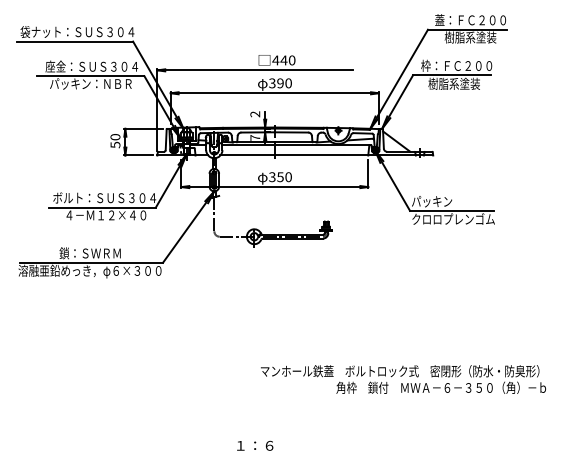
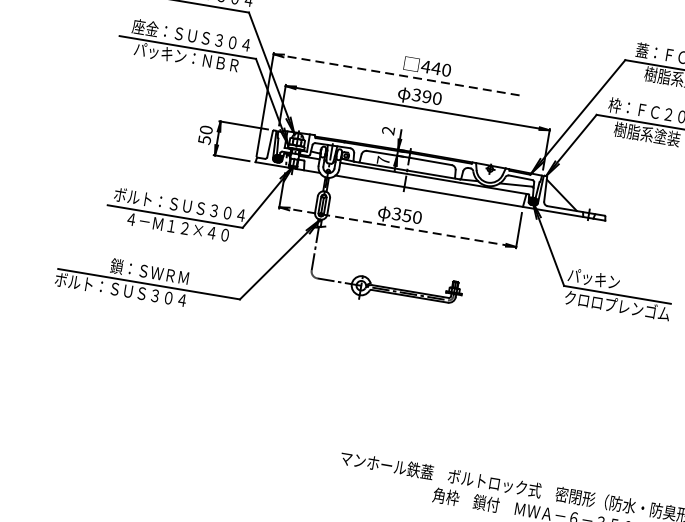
line: (255, 70) -> (398, 75), solid -> dashed
line: (275, 187) -> (398, 227), solid -> dashed
text: (89, 271) -> (144, 294), 溶融亜鉛めっき，φ６×３００ -> ボルト：ＳＵＳ３０４

